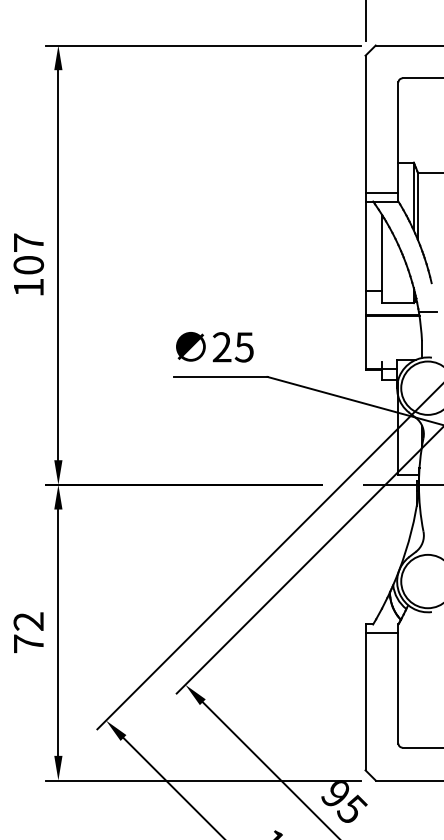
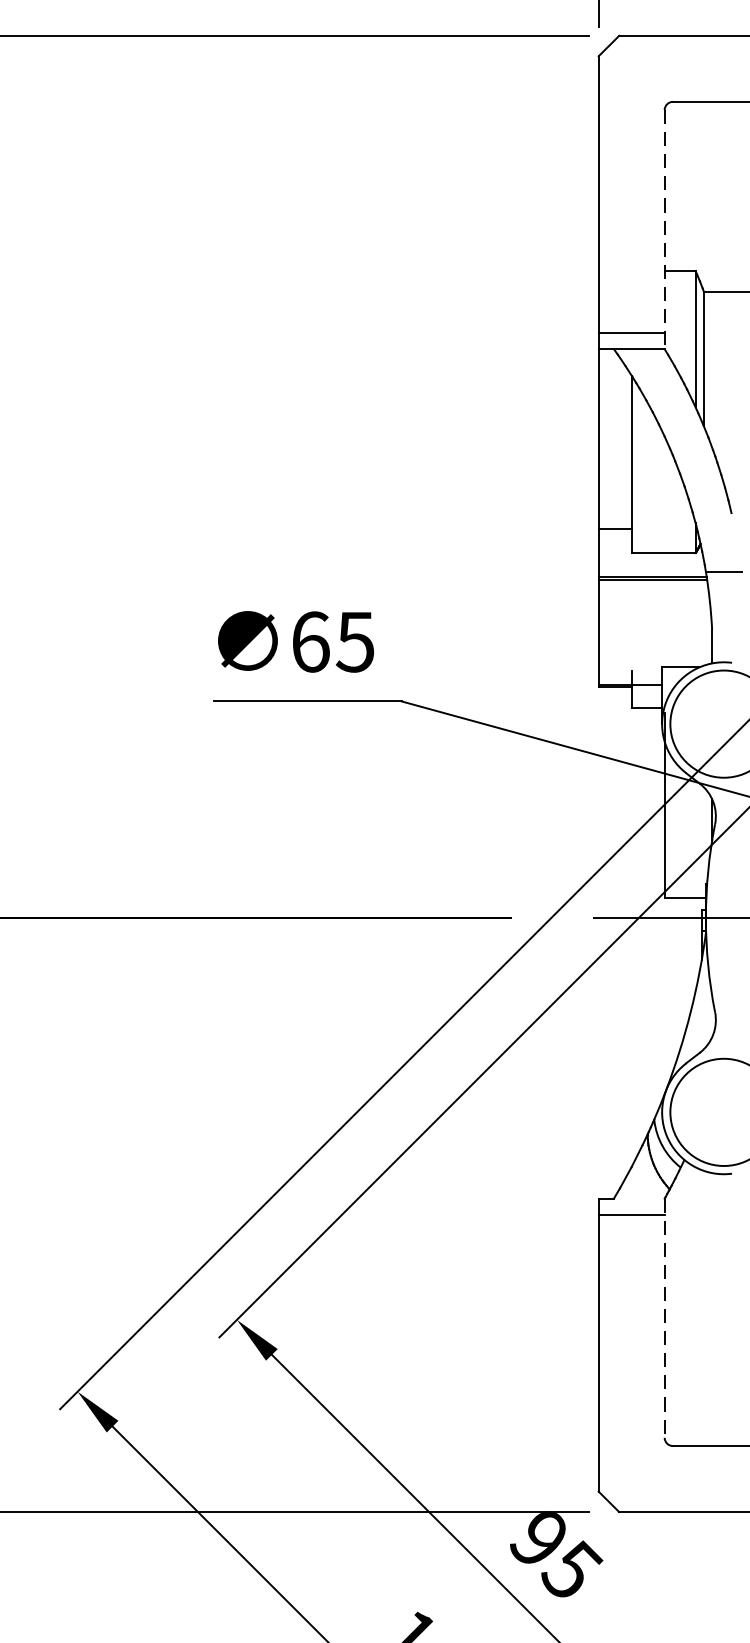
line: (398, 142) -> (664, 230), solid -> dashed
text: (221, 347) -> (309, 642), 25 -> 65
line: (398, 684) -> (664, 1319), solid -> dashed

